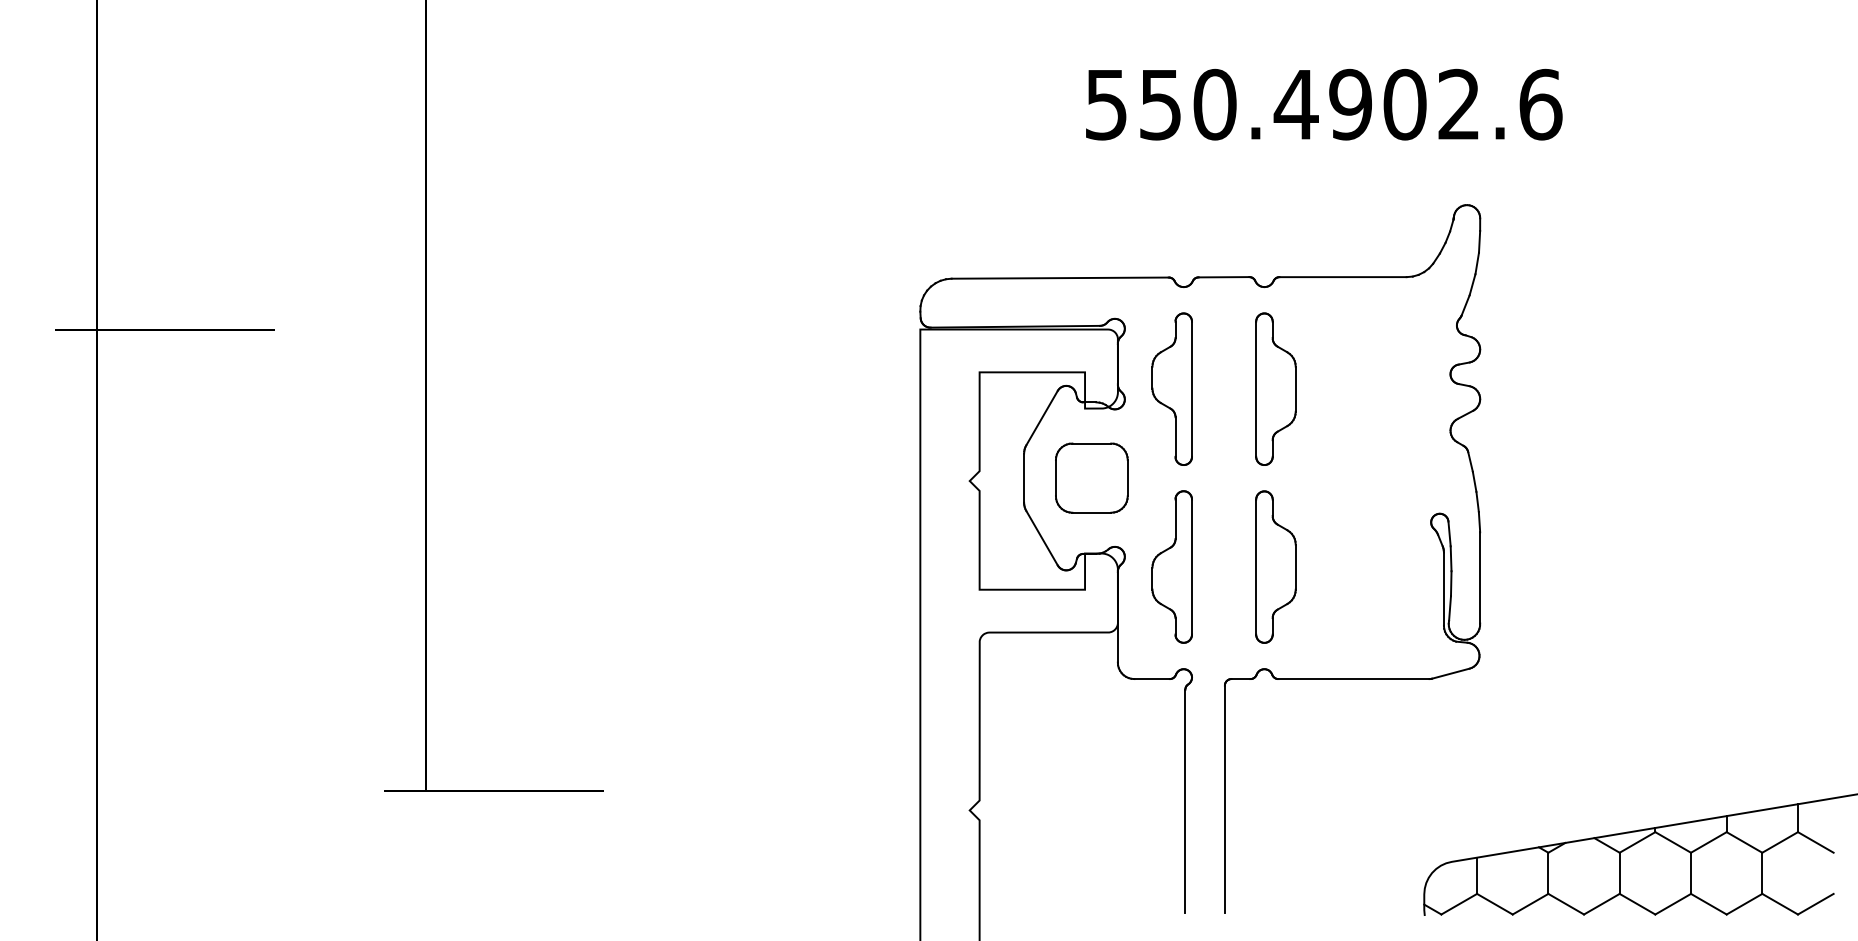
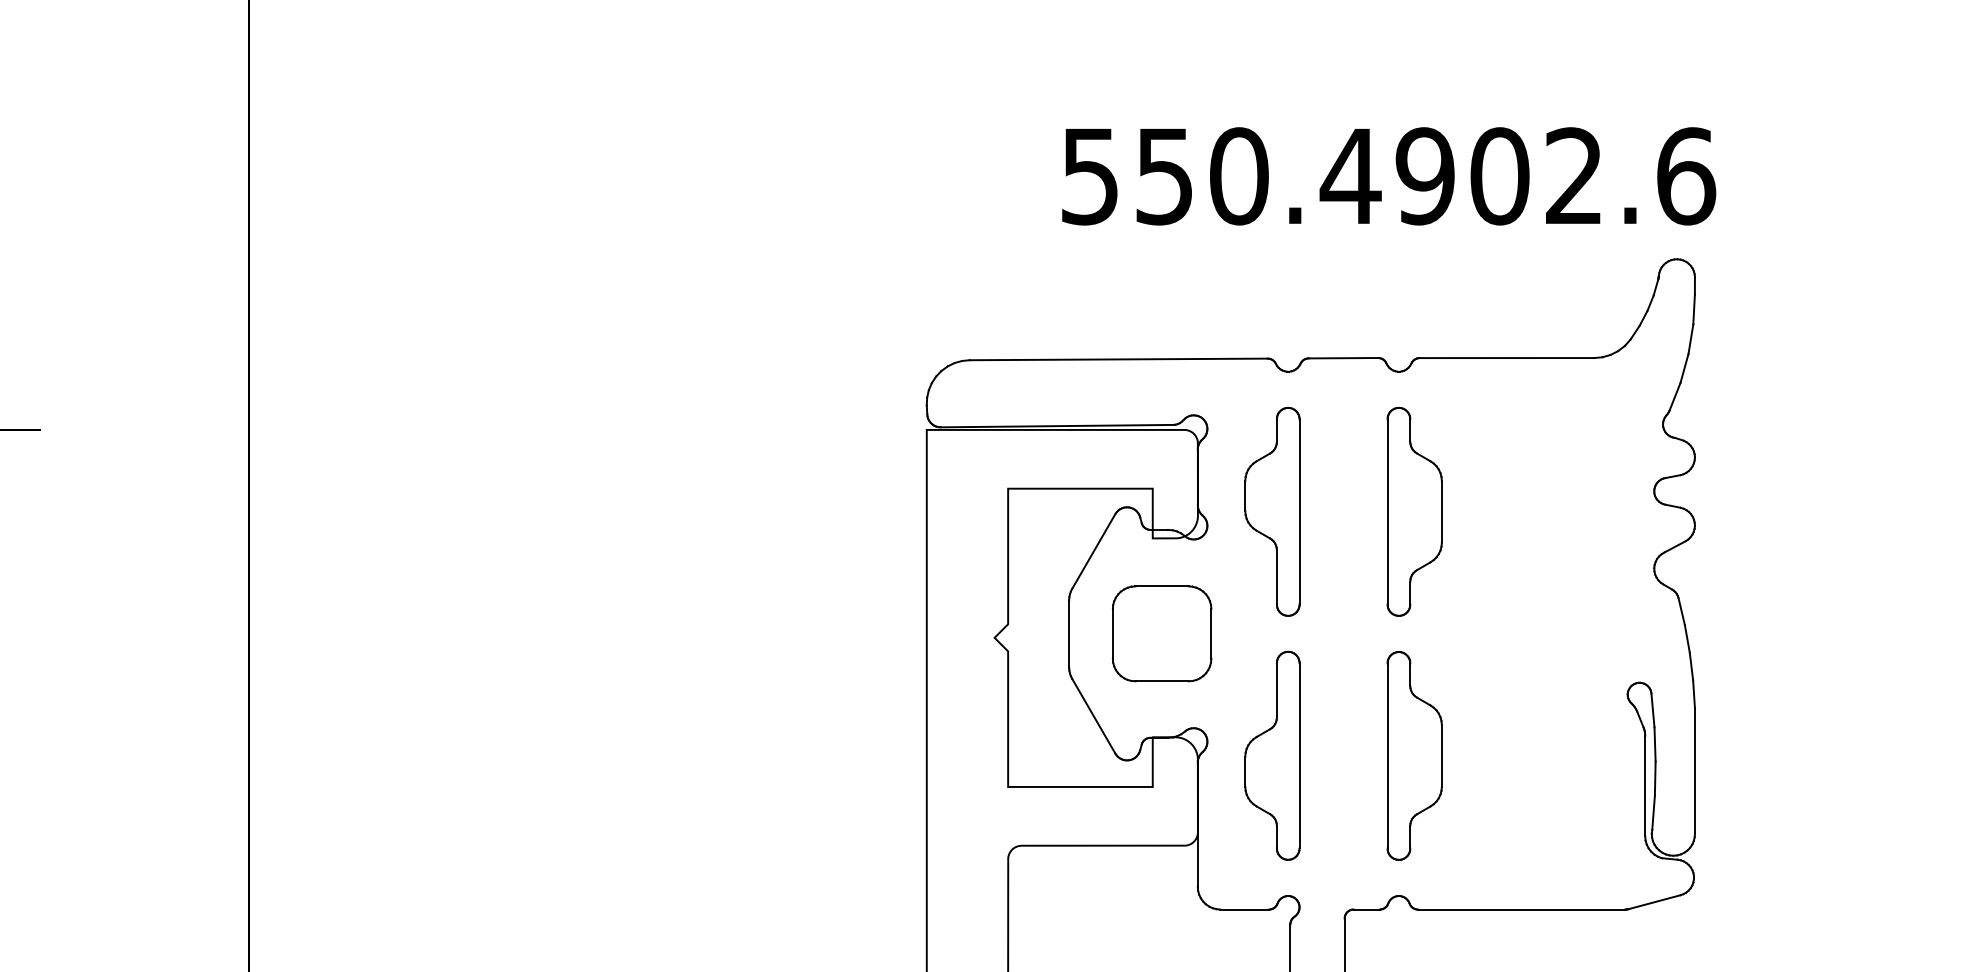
text: (1324, 104) -> (1389, 176), moved

